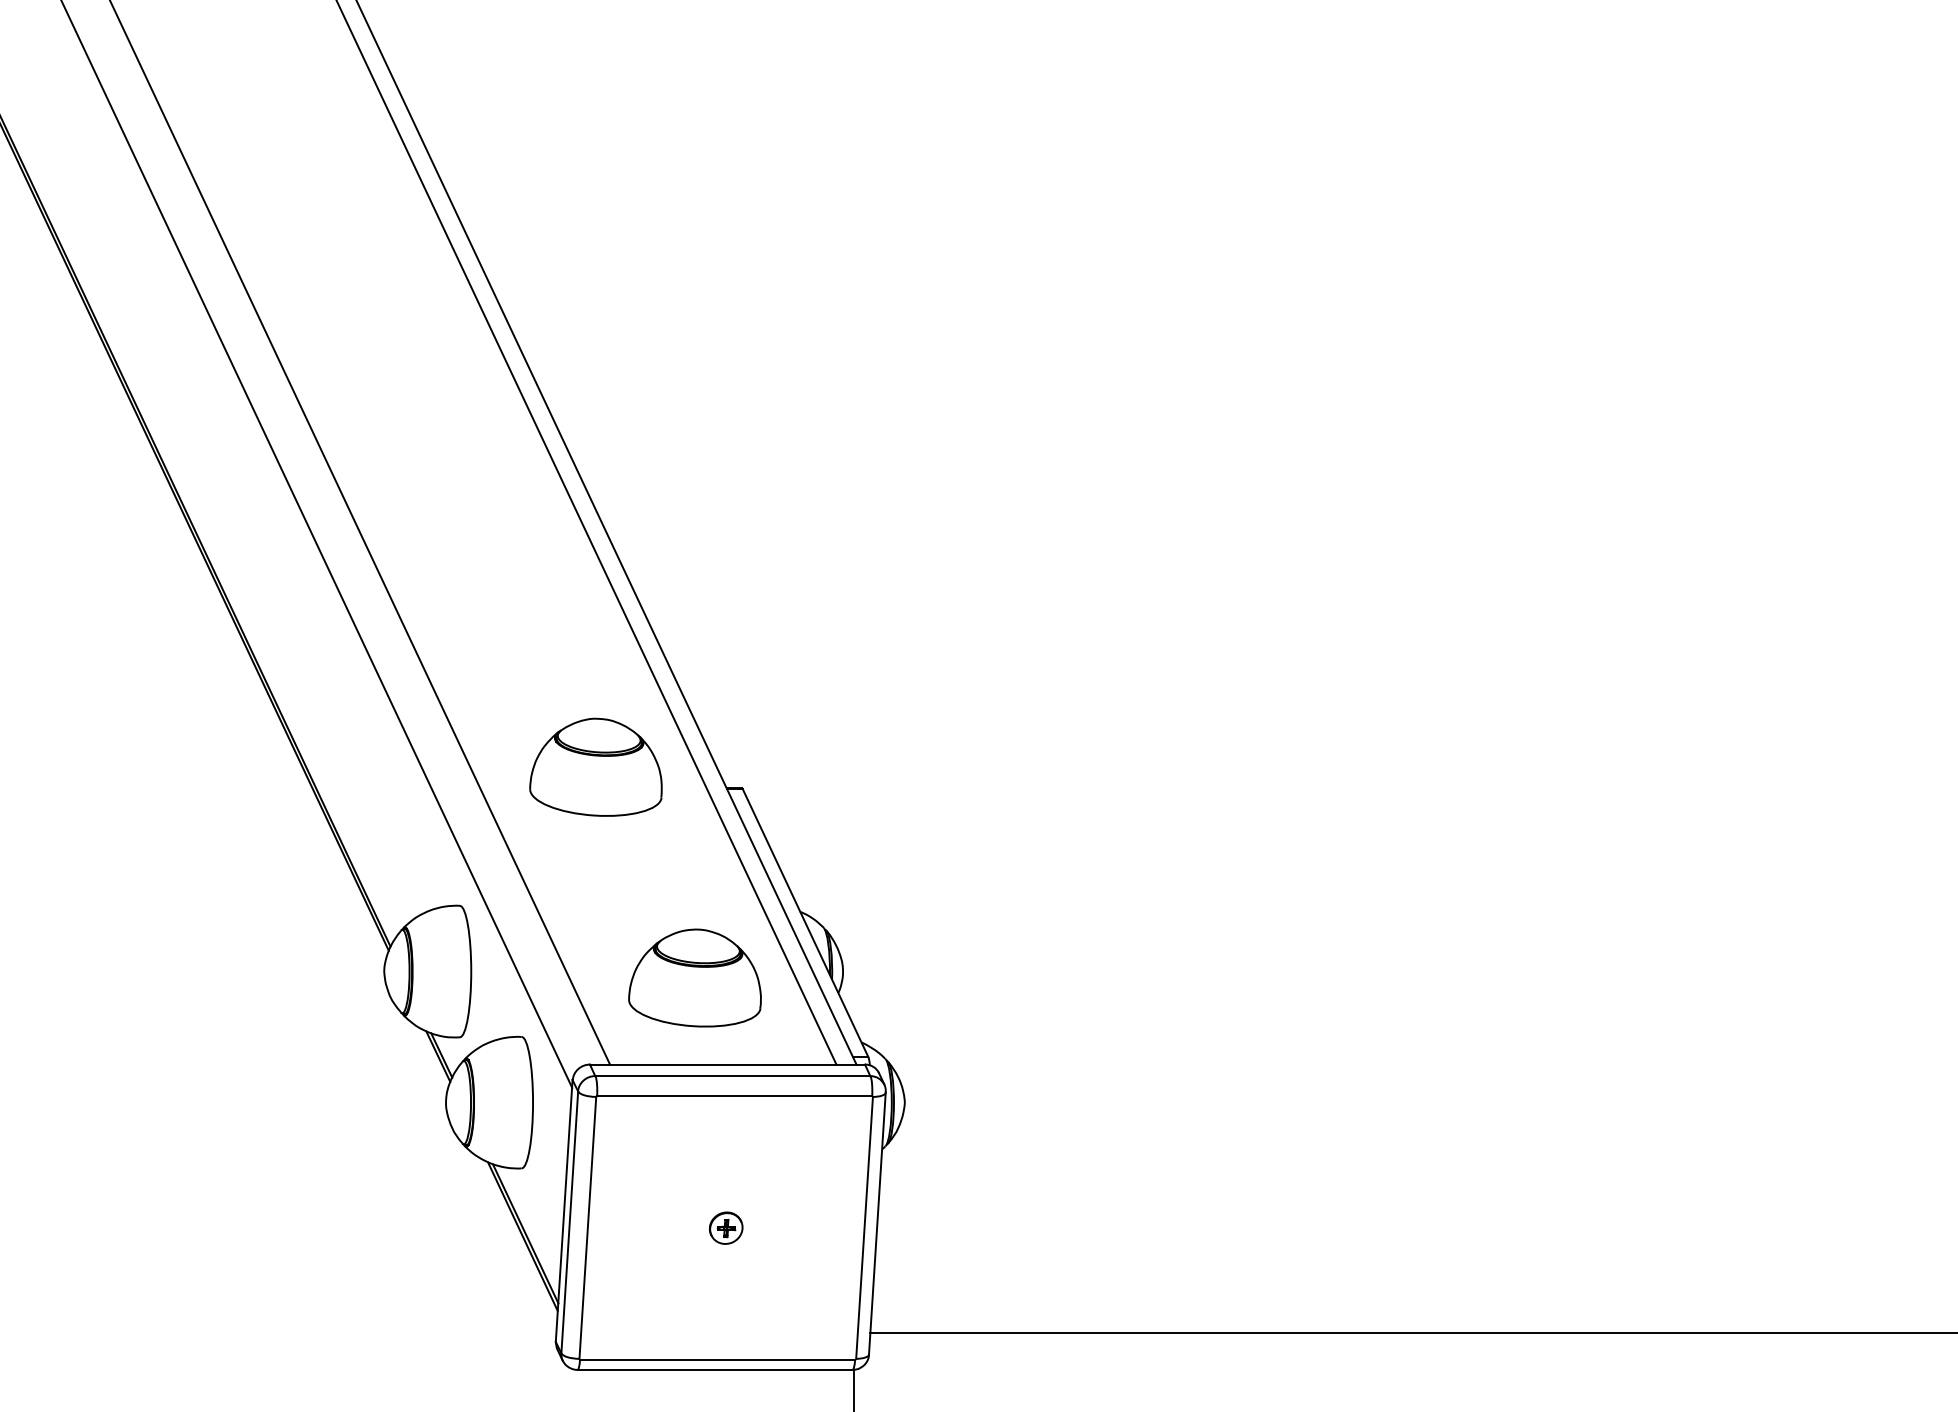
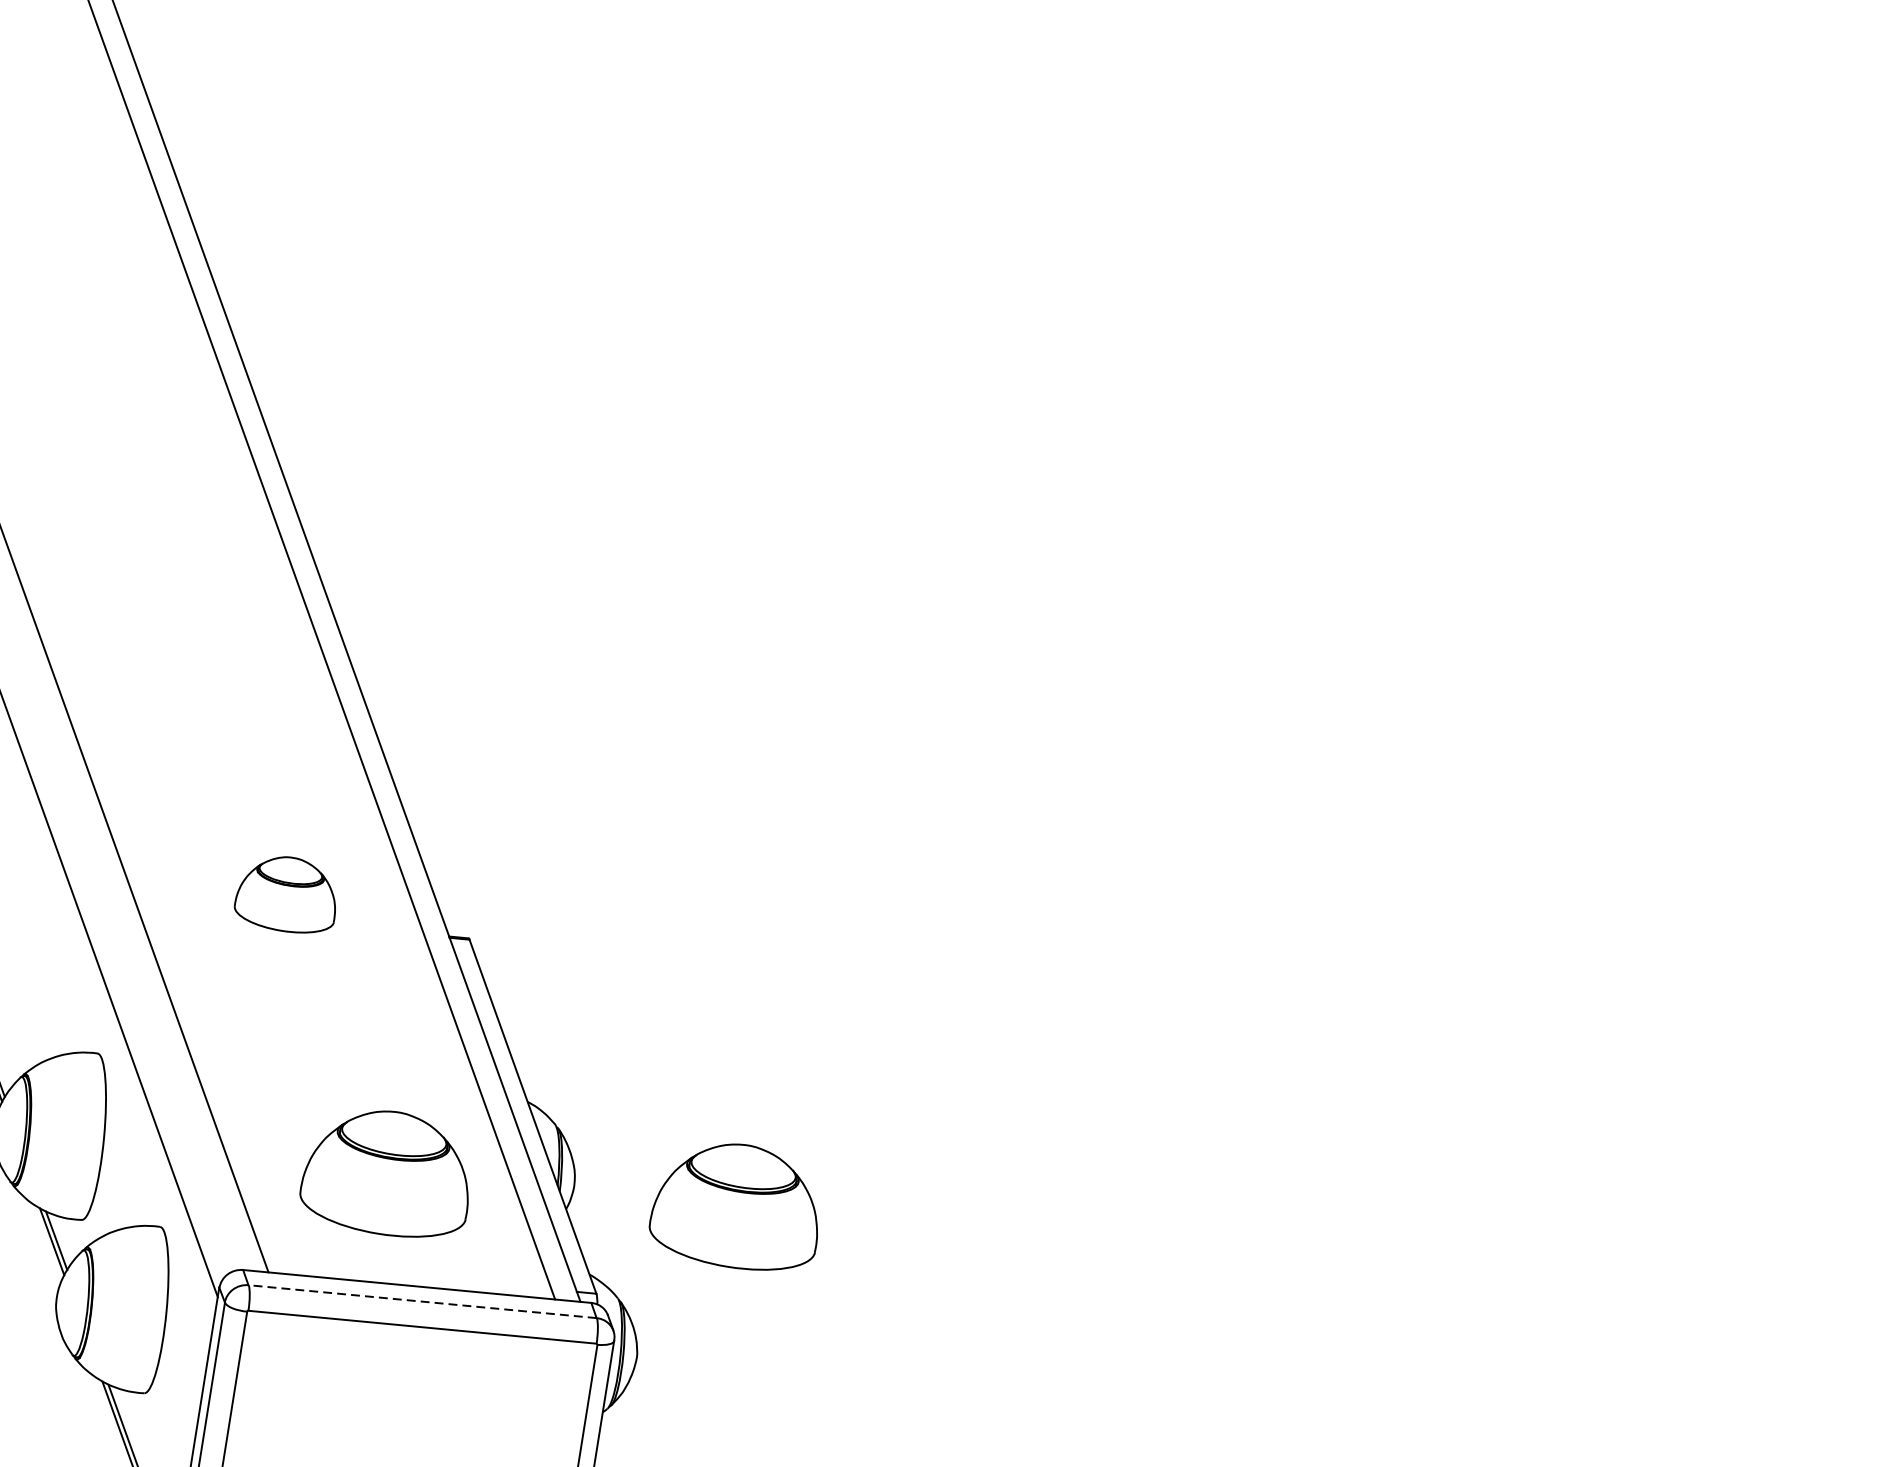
part: (595, 766) -> (285, 893), size x0.6
part: (970, 977) -> (735, 1205), added
line: (732, 1076) -> (422, 1302), solid -> dashed

